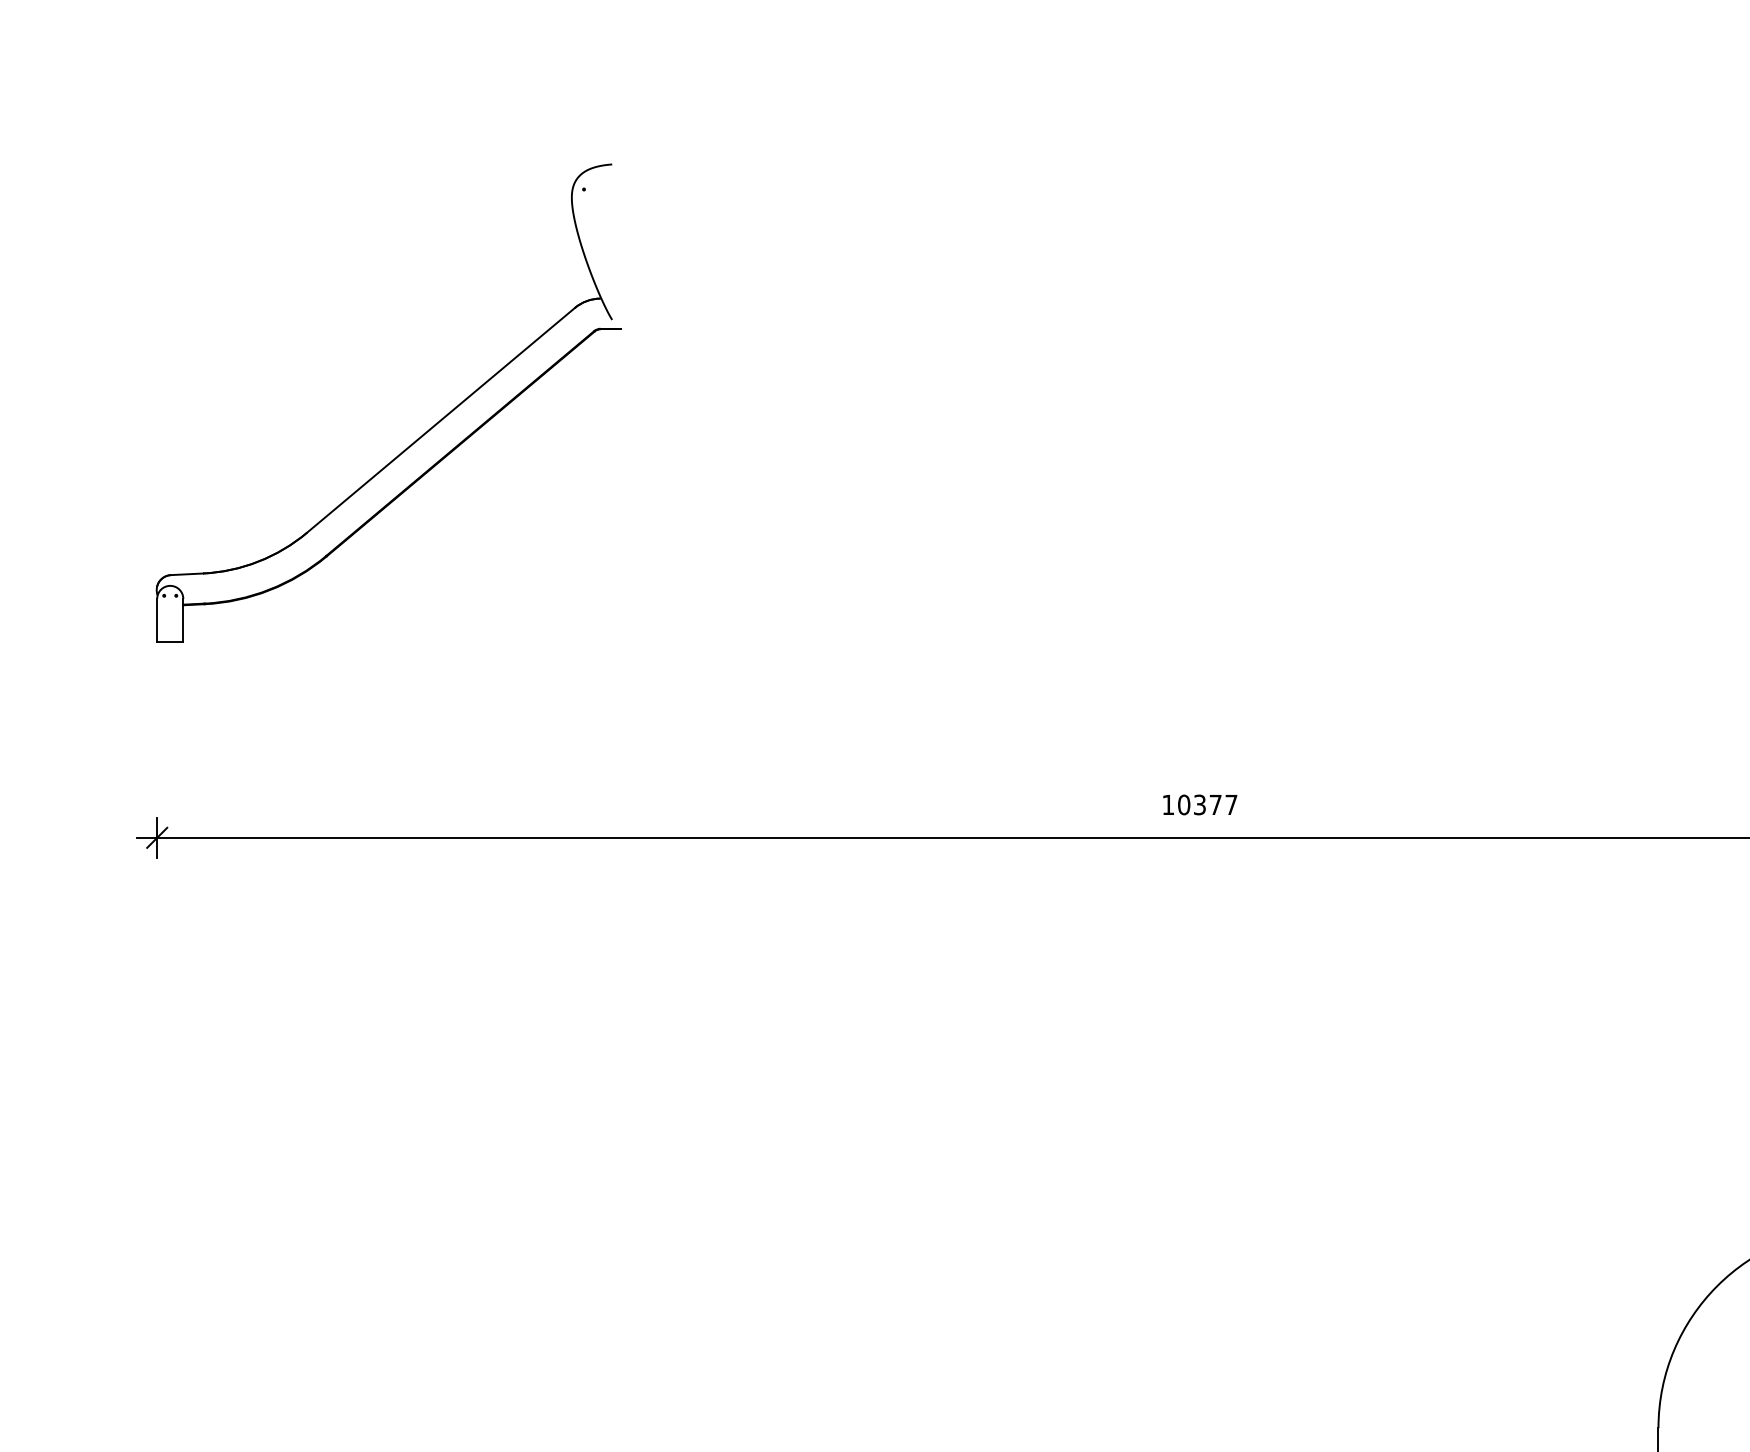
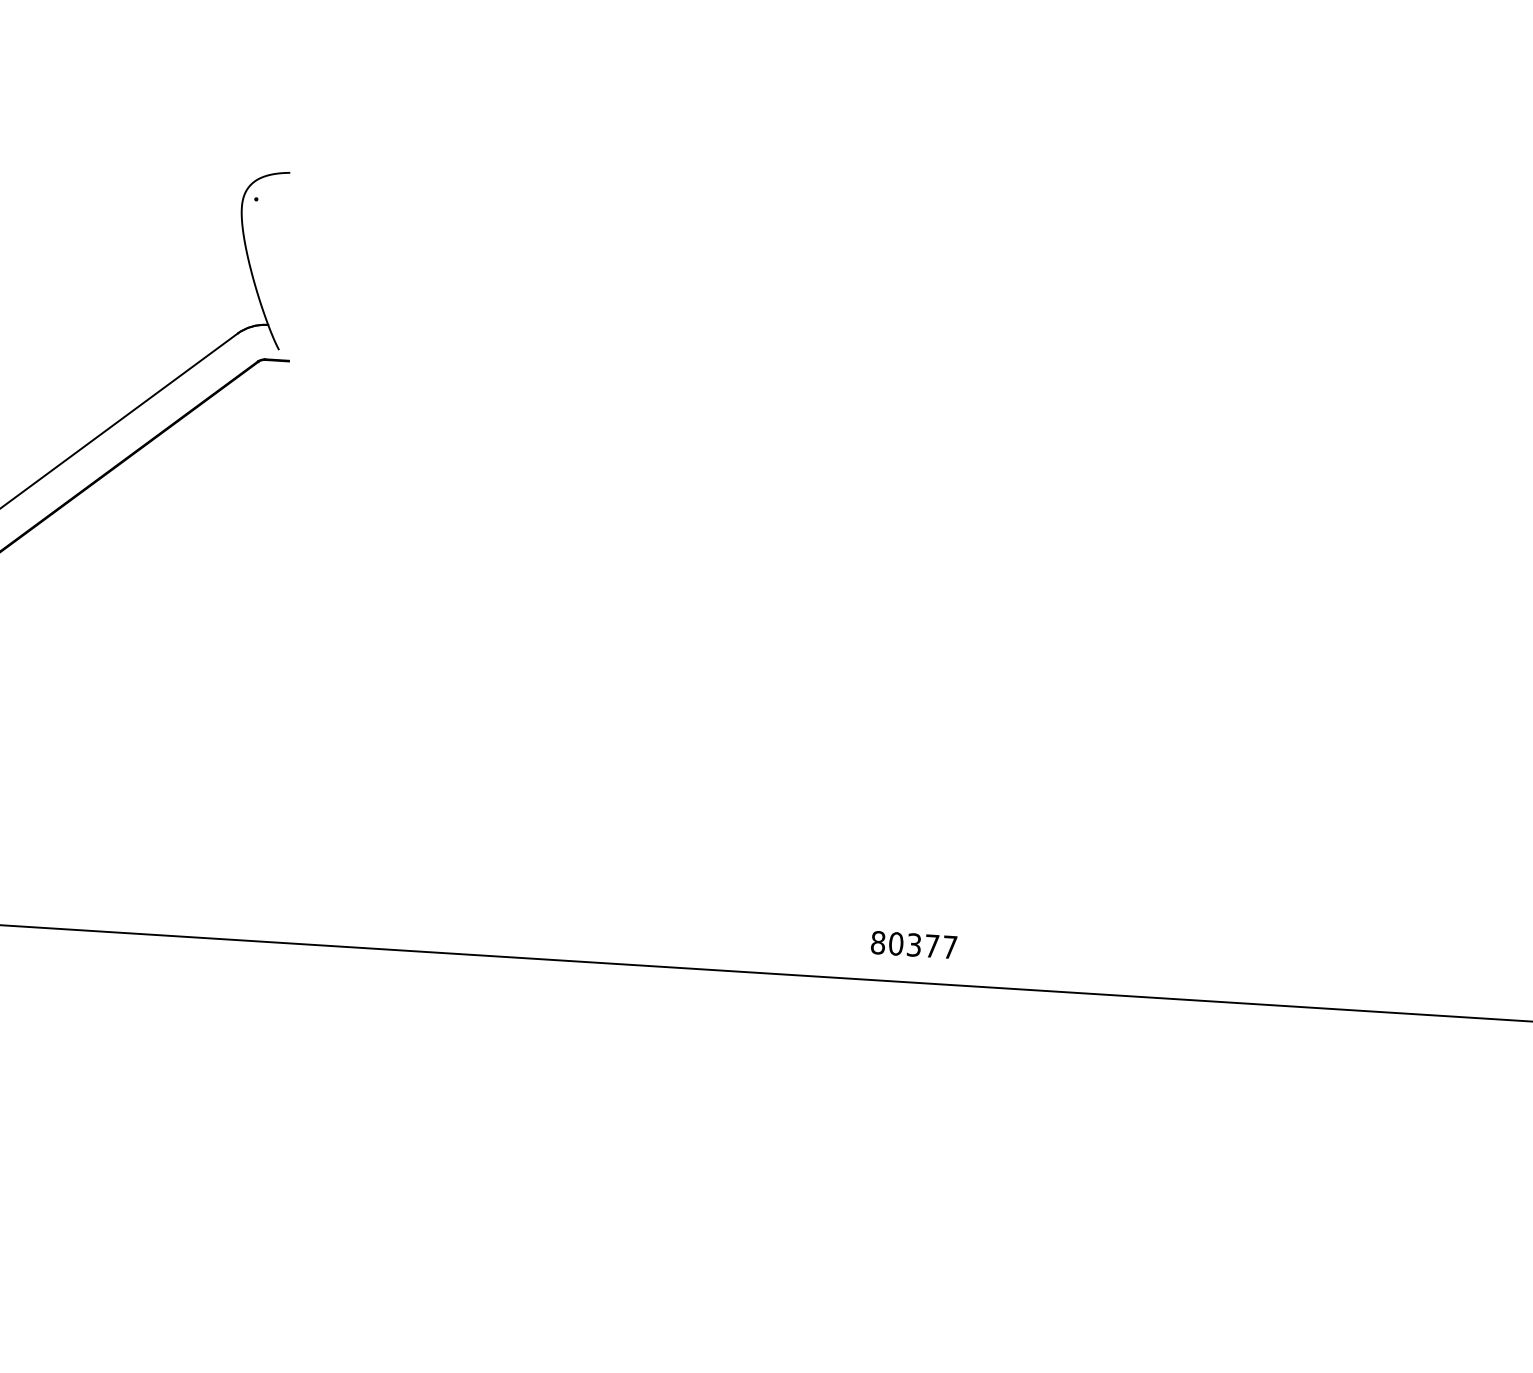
text: (1168, 804) -> (878, 942), 10377 -> 80377

